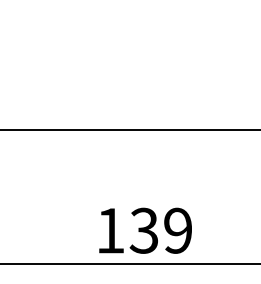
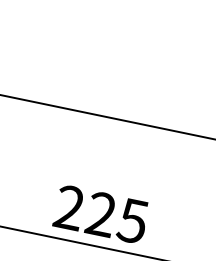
text: (143, 230) -> (100, 214), 139 -> 225

